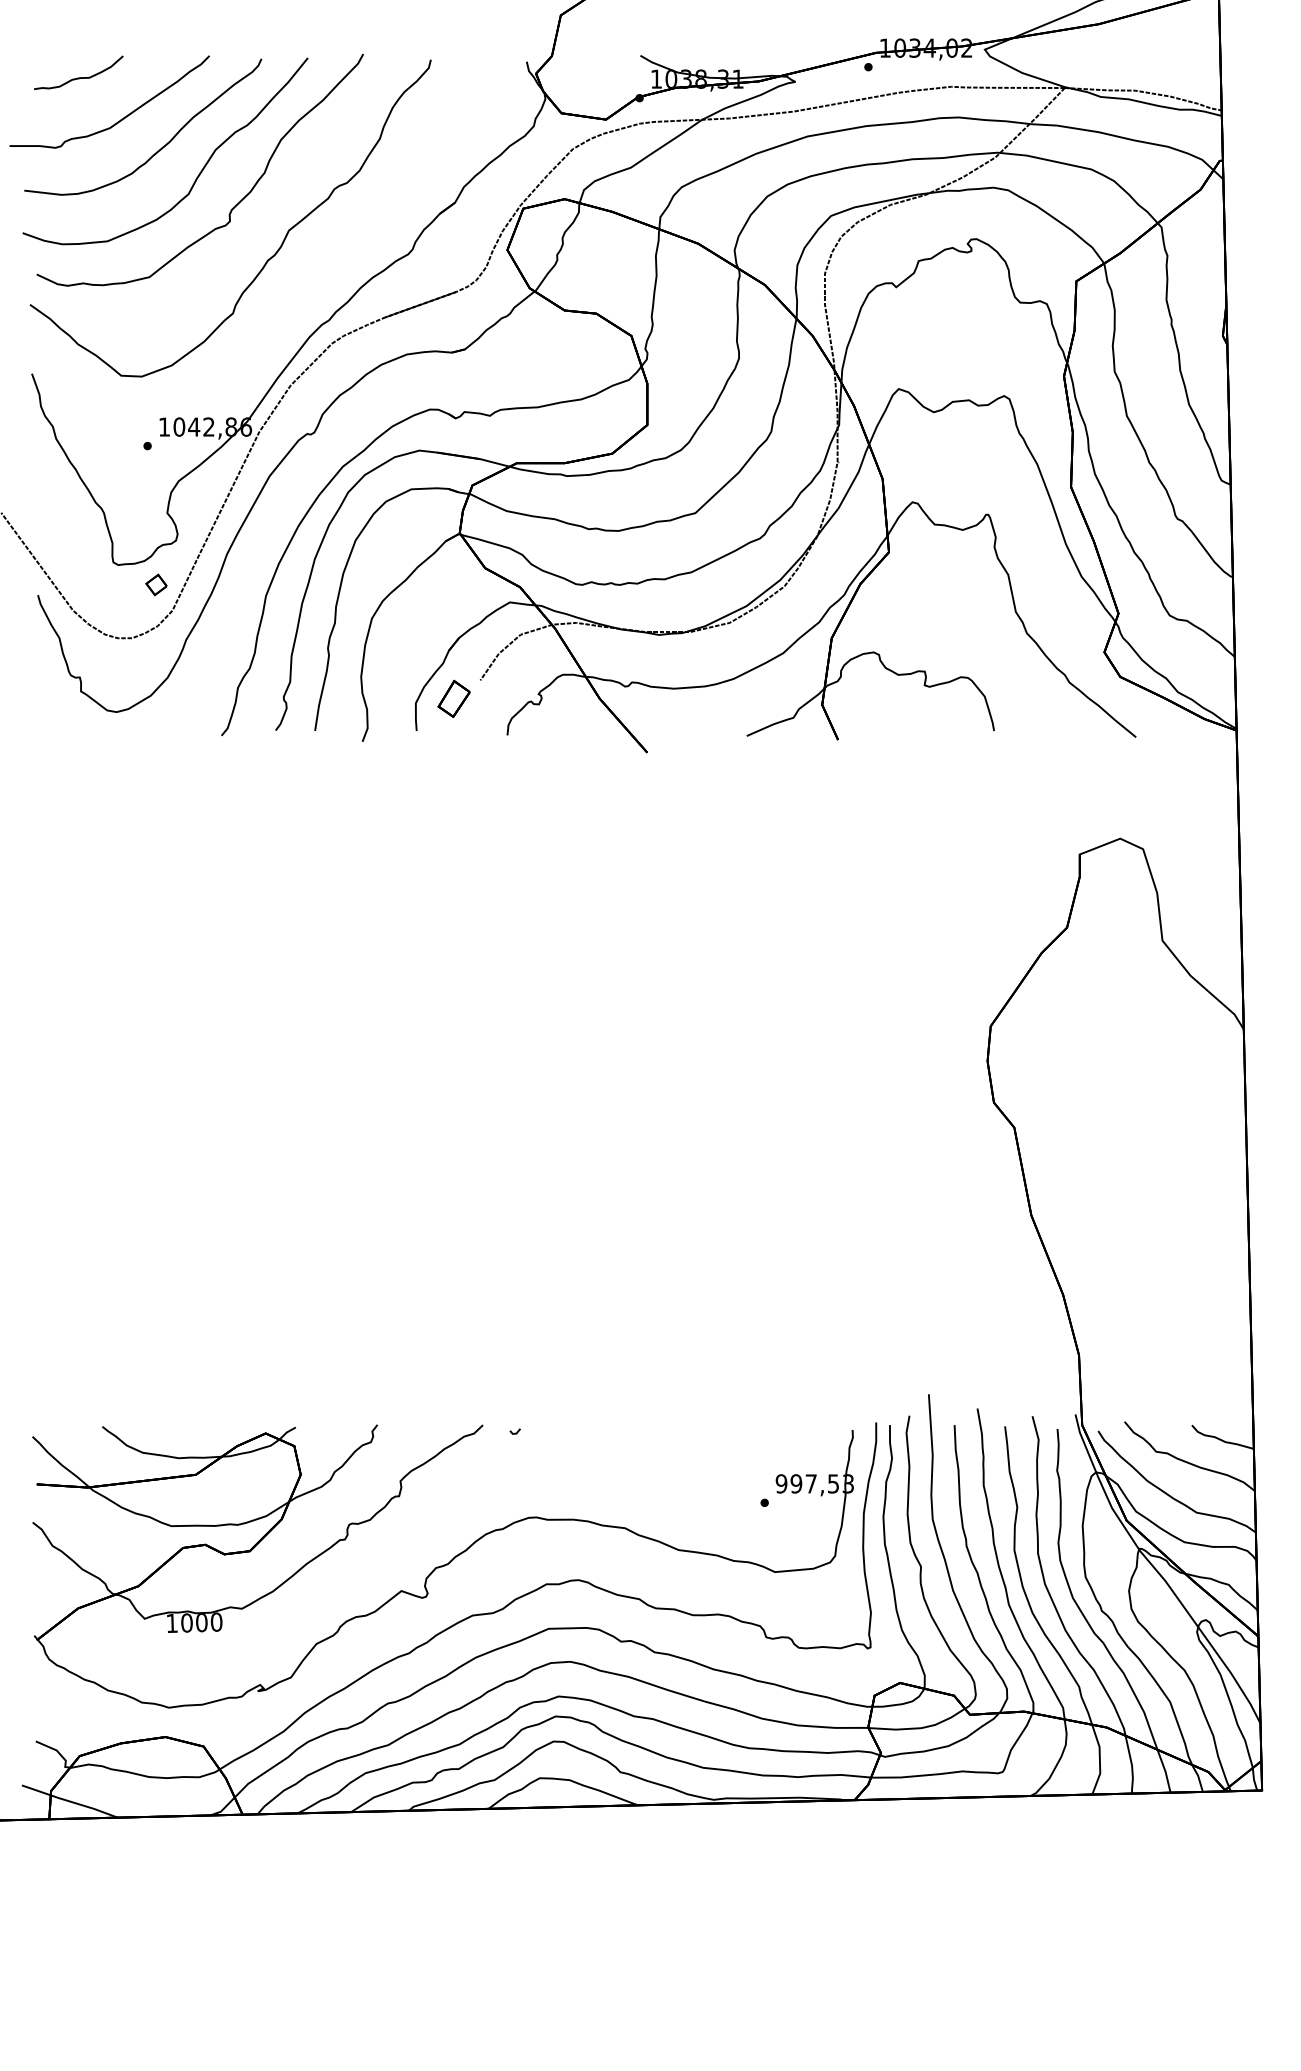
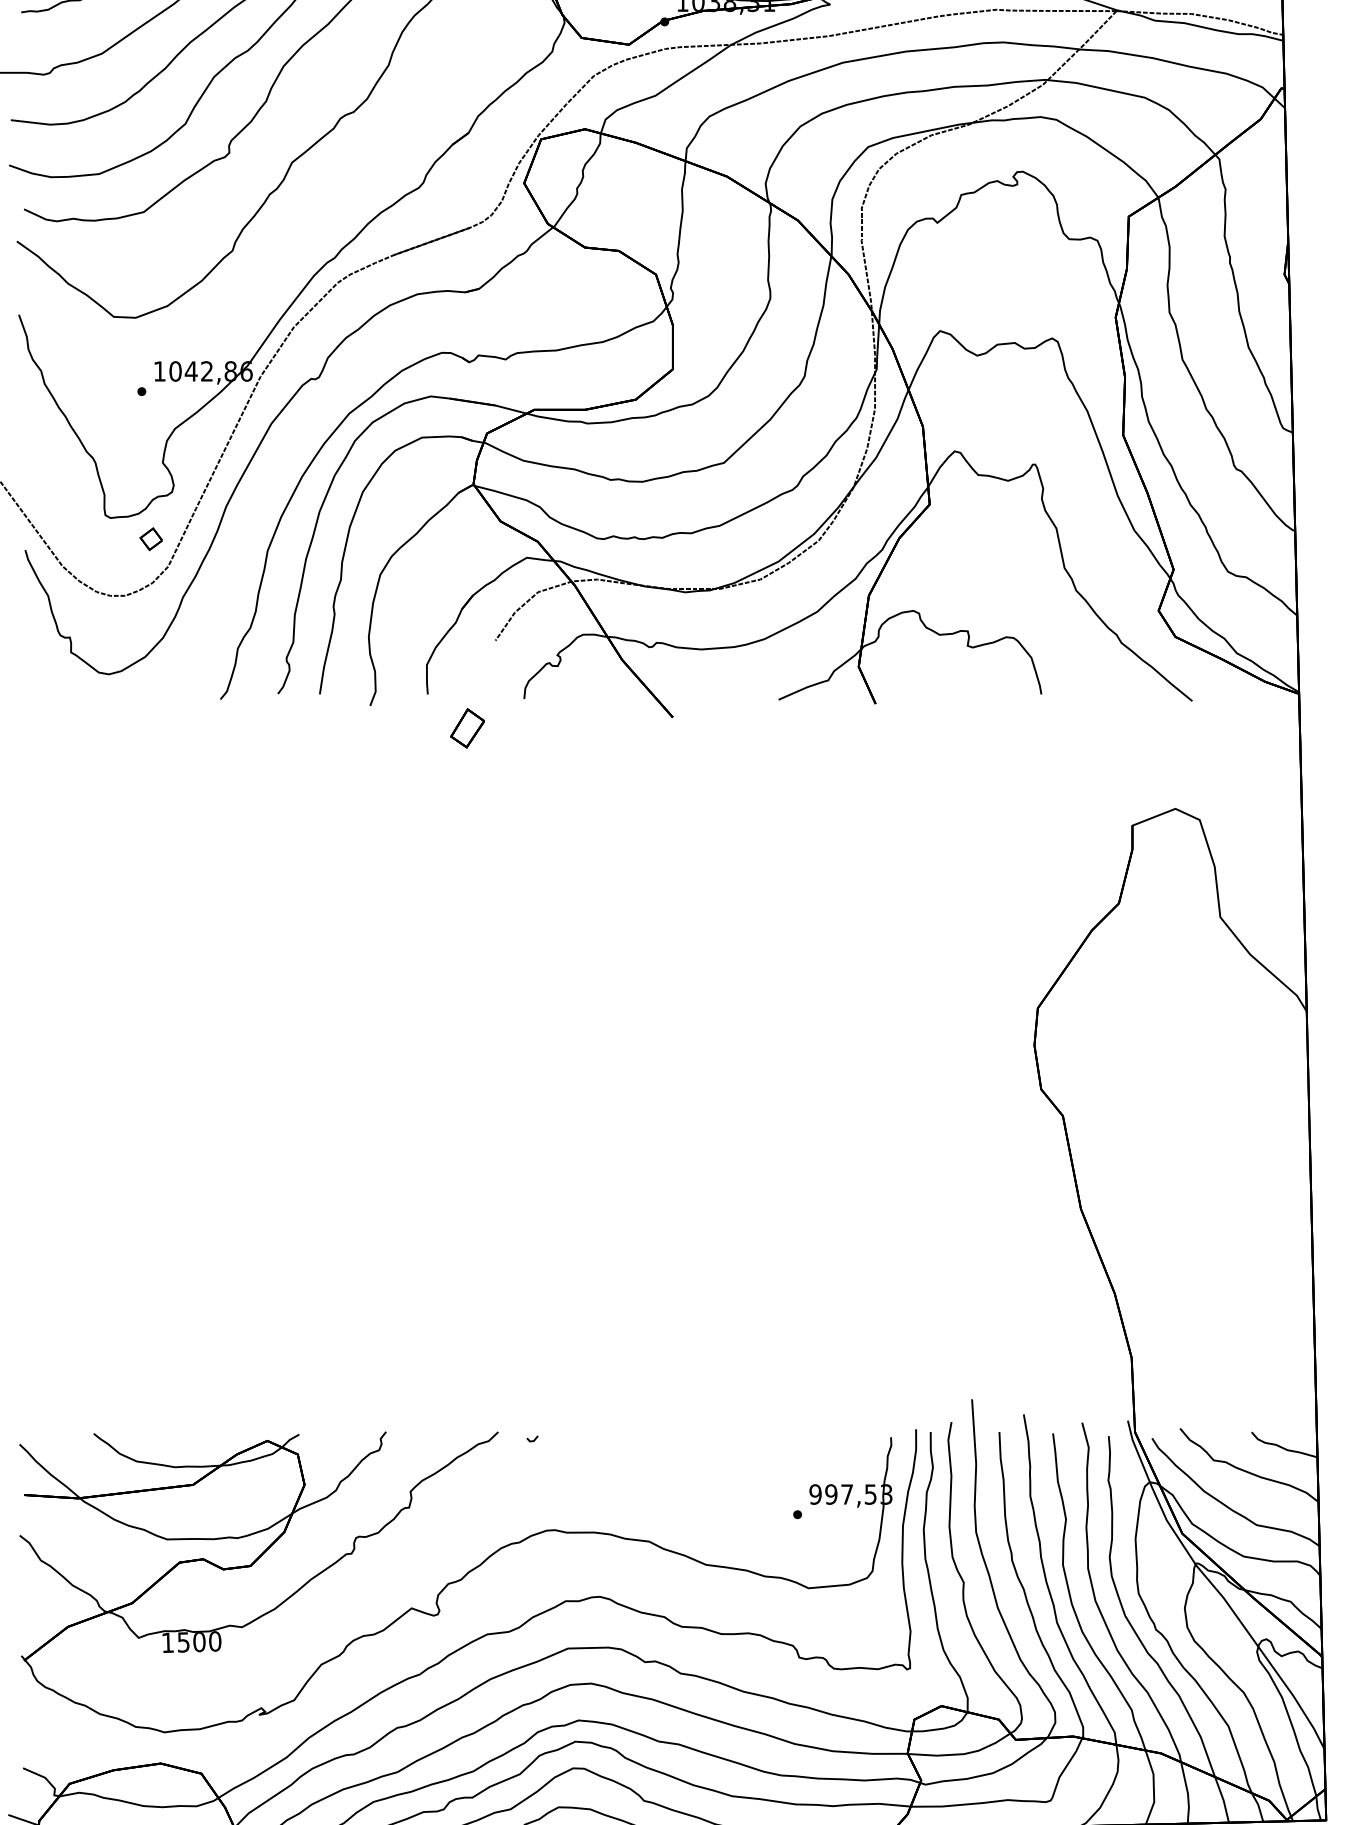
part: (453, 698) -> (466, 727), moved
text: (186, 1622) -> (183, 1641), 1000 -> 1500

